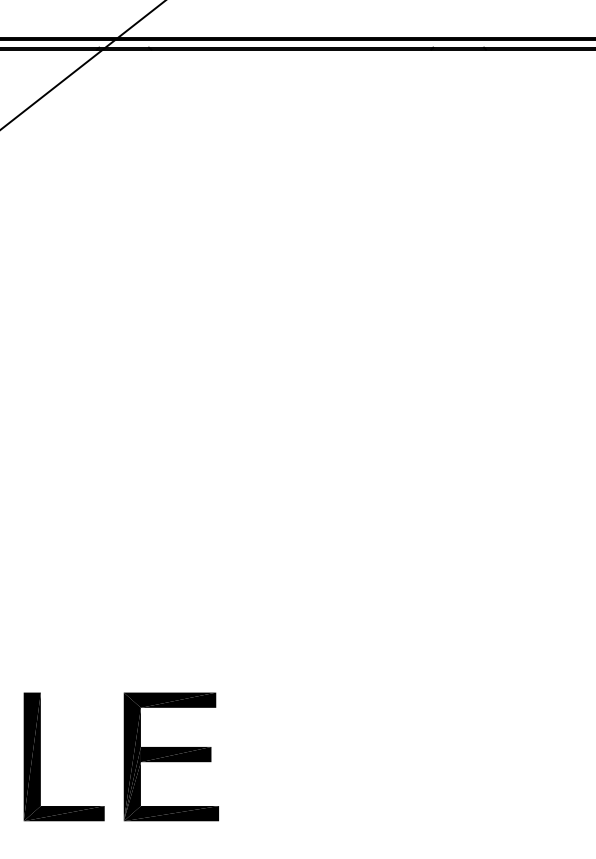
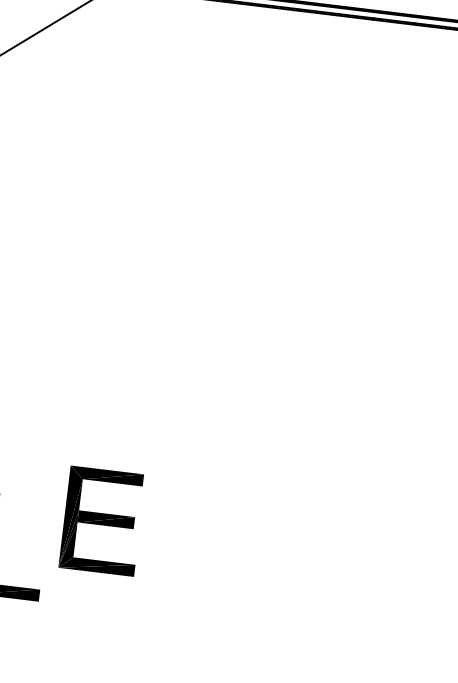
part: (170, 756) -> (101, 520), moved

